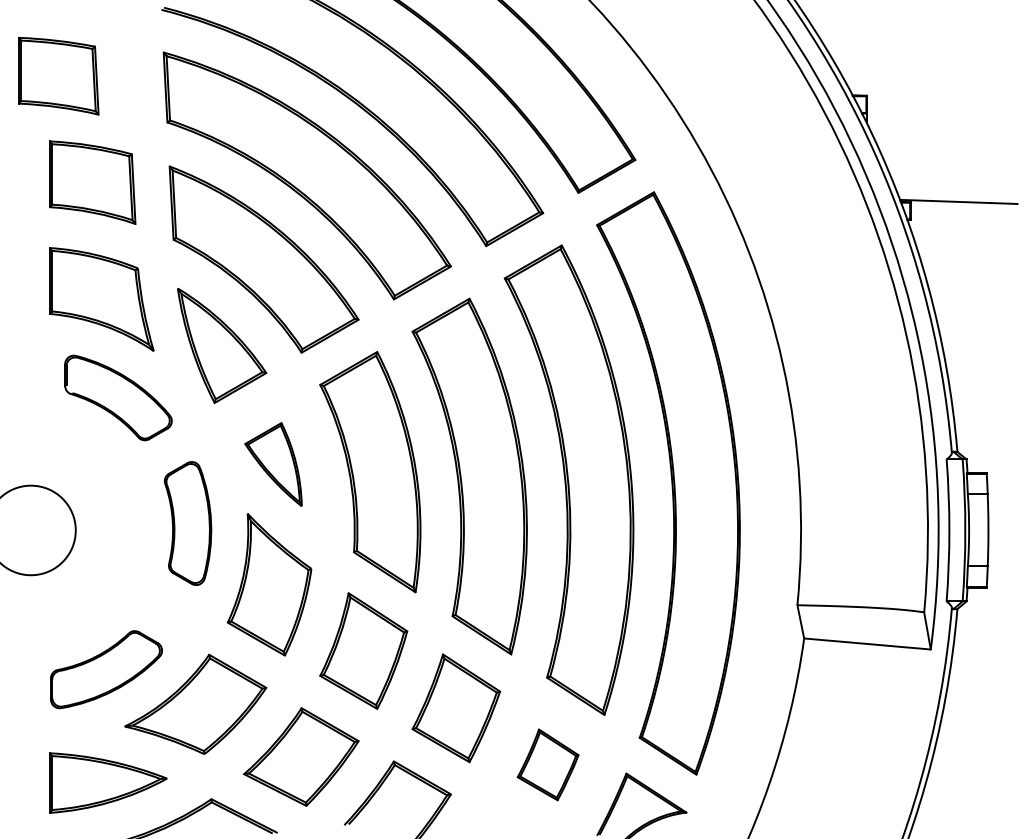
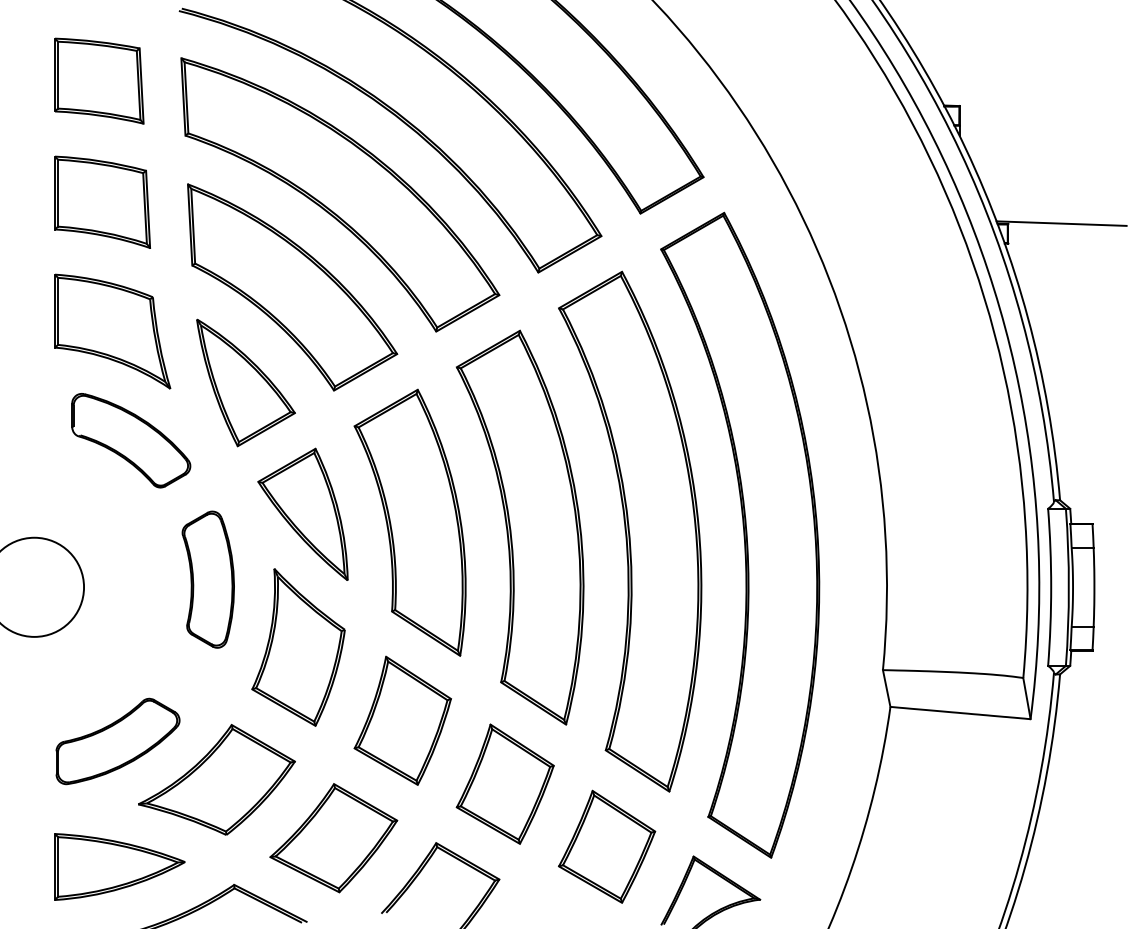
part: (58, 76) -> (99, 81), moved
part: (273, 464) -> (302, 514), size x1.43
part: (547, 764) -> (606, 846), size x1.43

